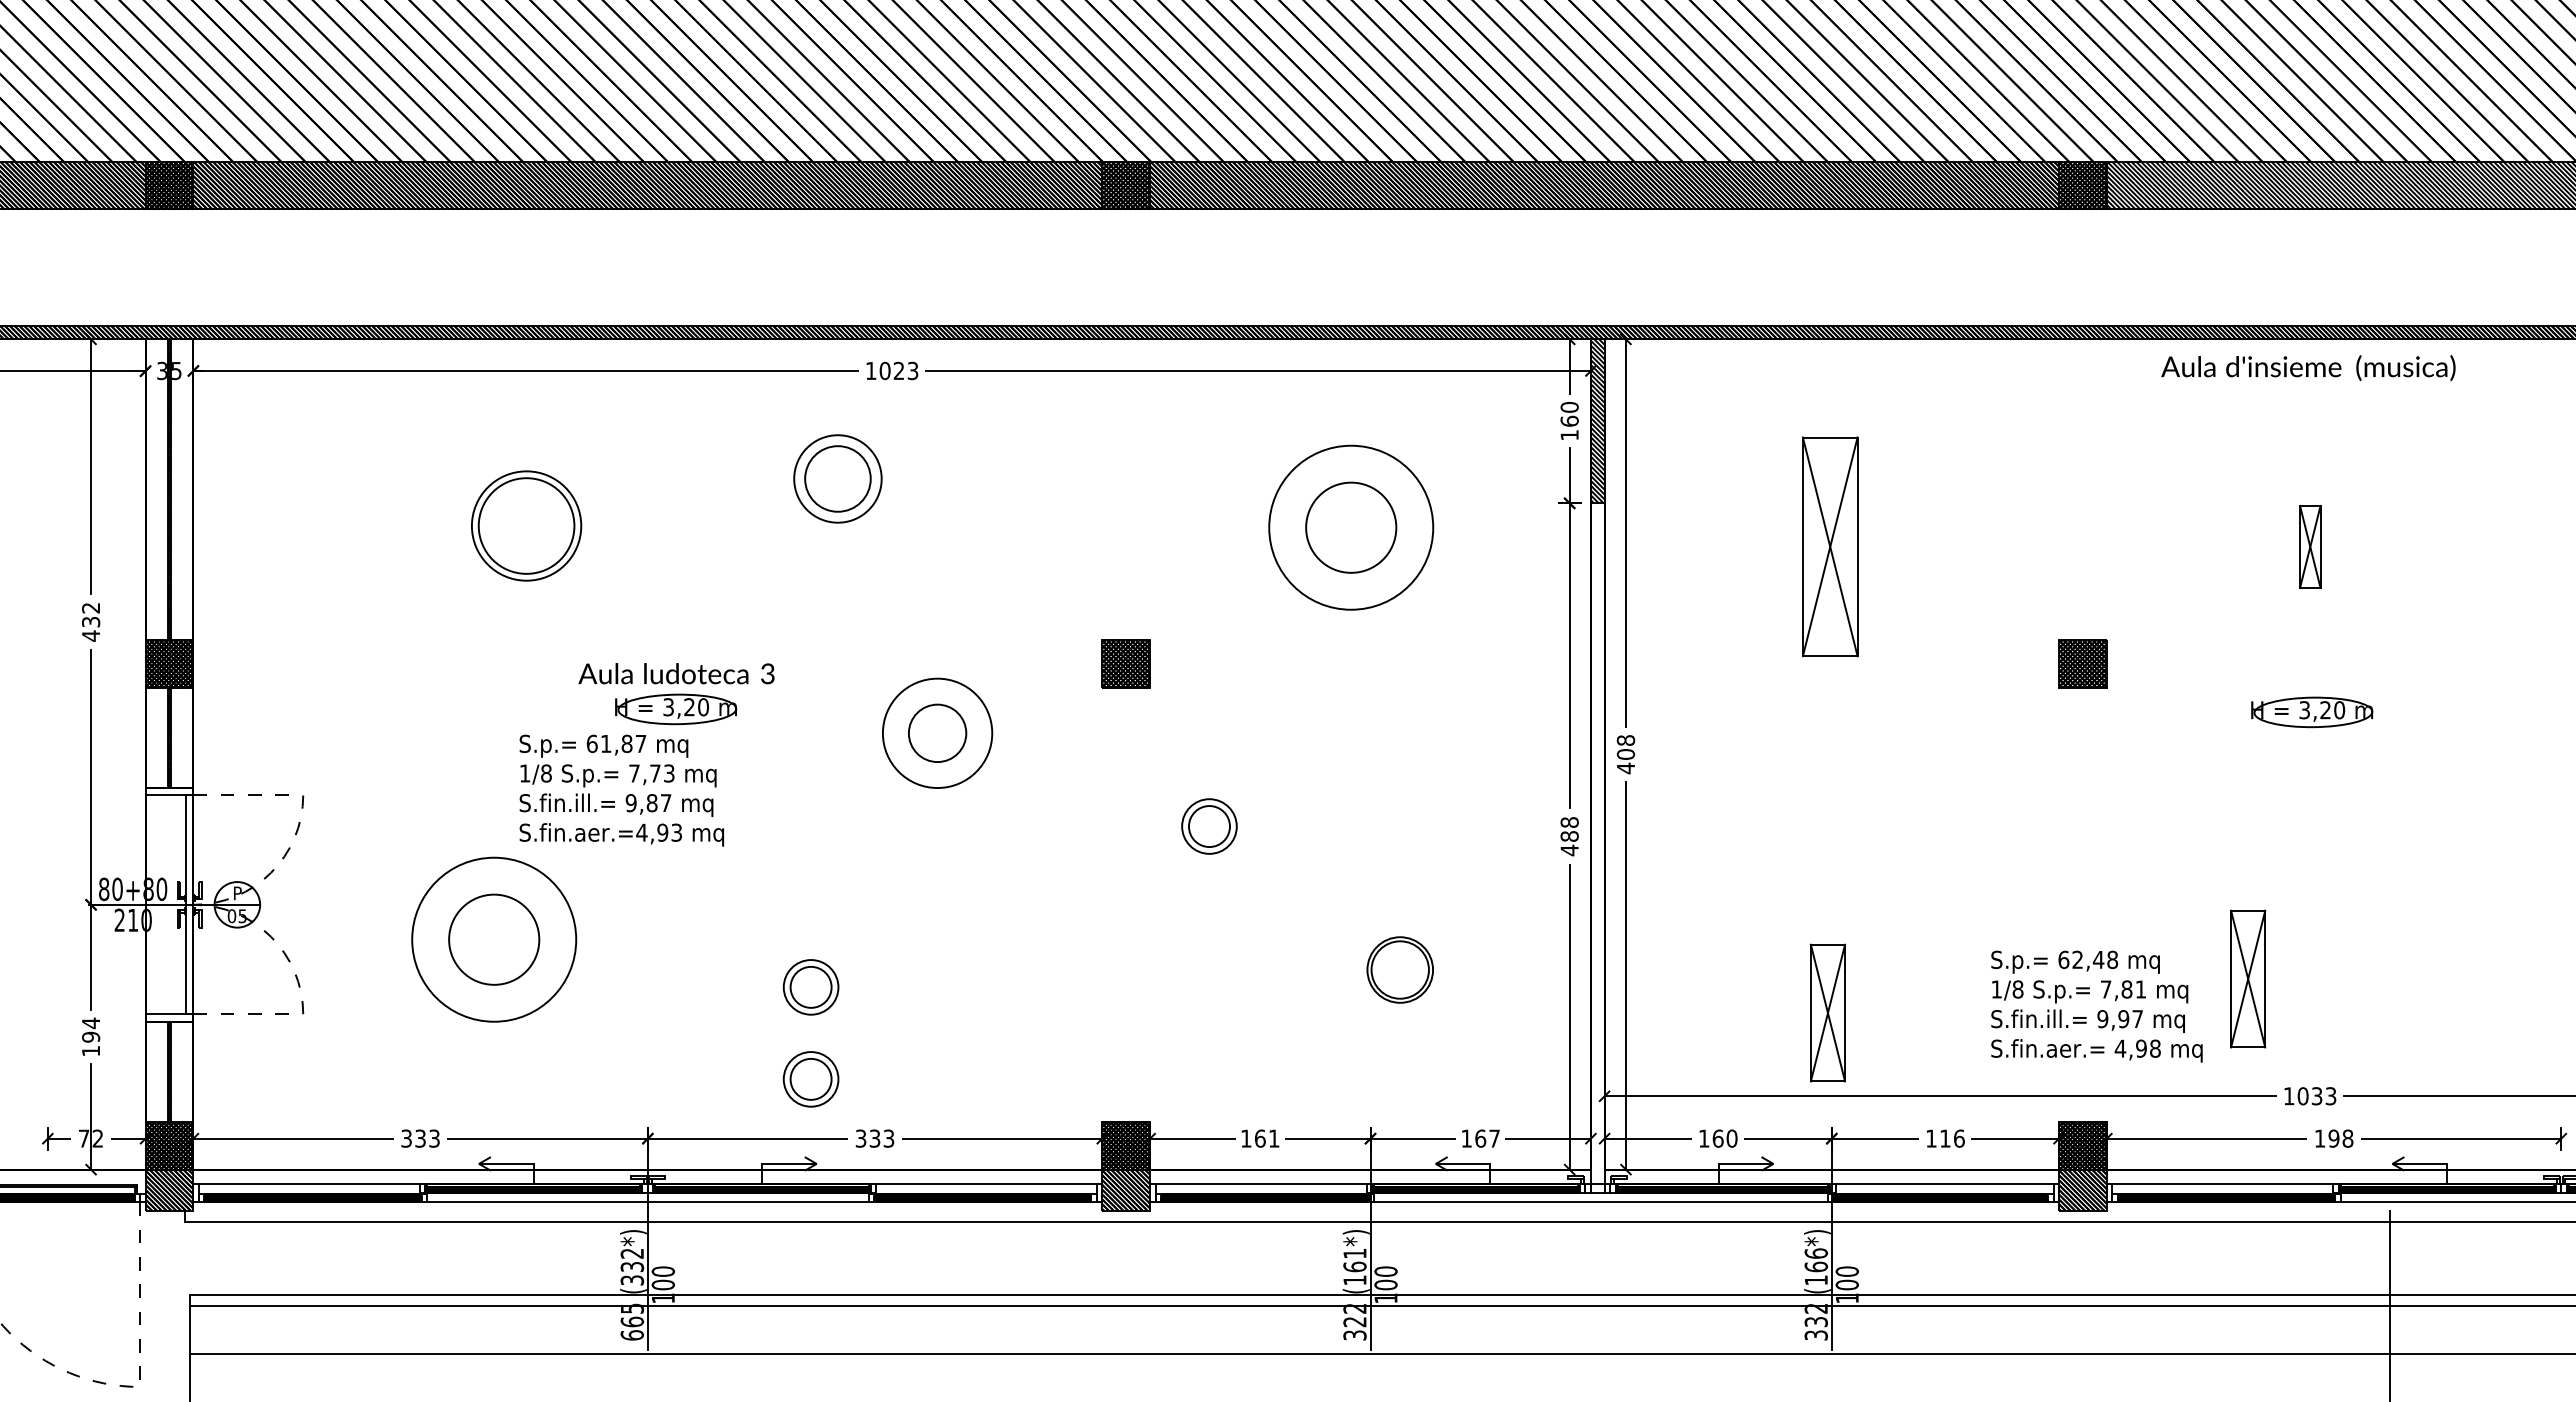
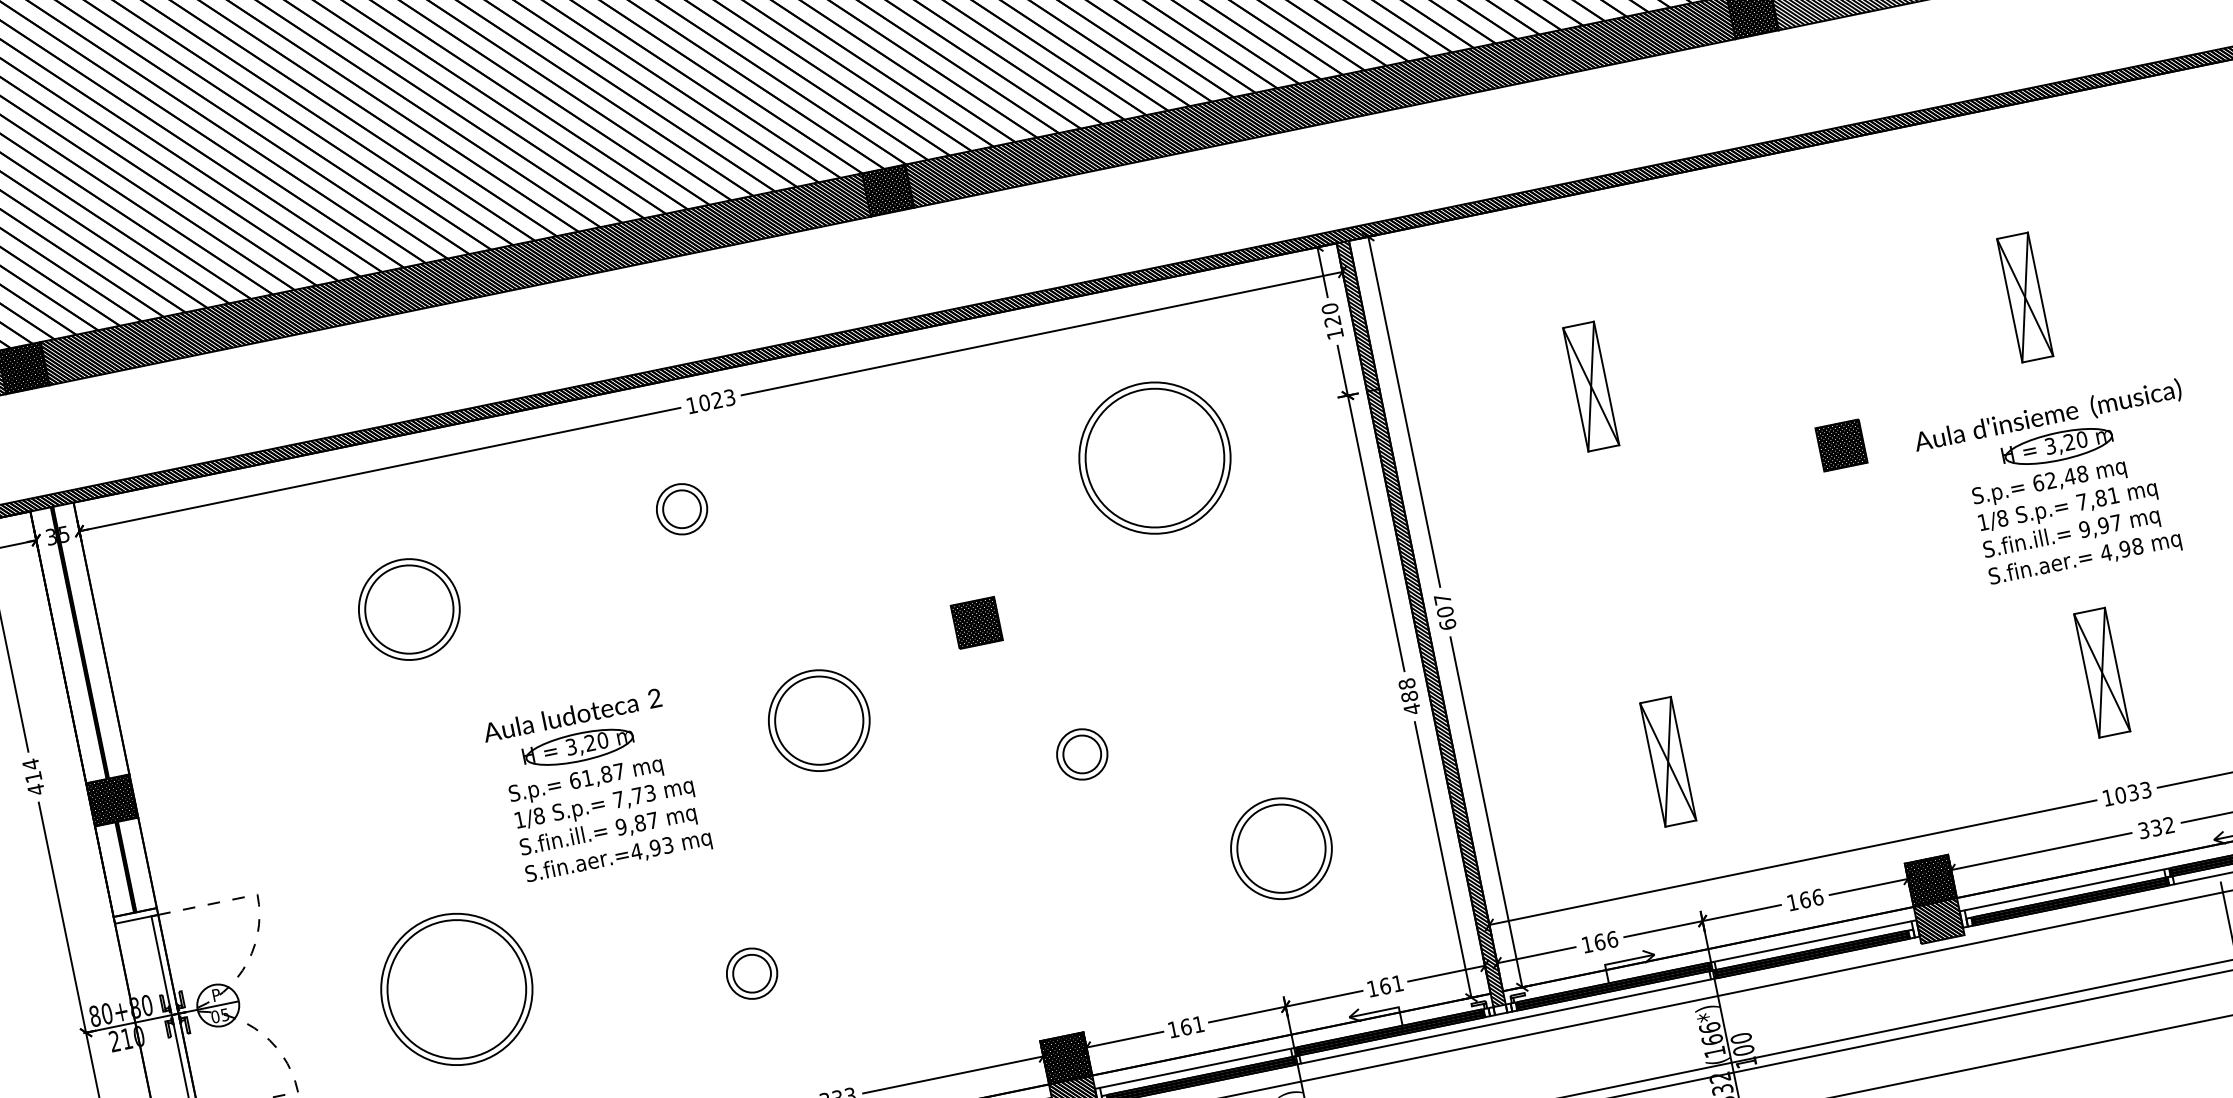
text: (2308, 367) -> (2047, 415), moved
text: (1569, 420) -> (1332, 320), 160 -> 120
part: (837, 478) -> (681, 508), size x0.62
circle: (1351, 527) -> (1155, 457), size x1.67
part: (1829, 546) -> (1590, 386), size x0.62
part: (2310, 546) -> (2025, 297), size x1.67
text: (91, 614) -> (32, 770), 432 -> 414
text: (767, 676) -> (655, 700), 3 -> 2
circle: (937, 733) -> (819, 720), size x1.67
text: (1625, 754) -> (1444, 612), 408 -> 607
text: (621, 790) -> (610, 817), moved
hatch: (1597, 843) -> (1436, 697), added
circle: (494, 939) -> (457, 989), size x1.67
part: (1399, 969) -> (1280, 848), size x1.67
part: (2248, 978) -> (2102, 672), moved
text: (2096, 1006) -> (2076, 519), moved
part: (1827, 1012) -> (1667, 761), moved
part: (810, 1079) -> (768, 1057), removed
text: (1494, 1138) -> (1397, 983), 167 -> 161
text: (1731, 1138) -> (1611, 939), 160 -> 166
text: (1945, 1138) -> (1805, 899), 116 -> 166
text: (2333, 1138) -> (2155, 827), 198 -> 332

